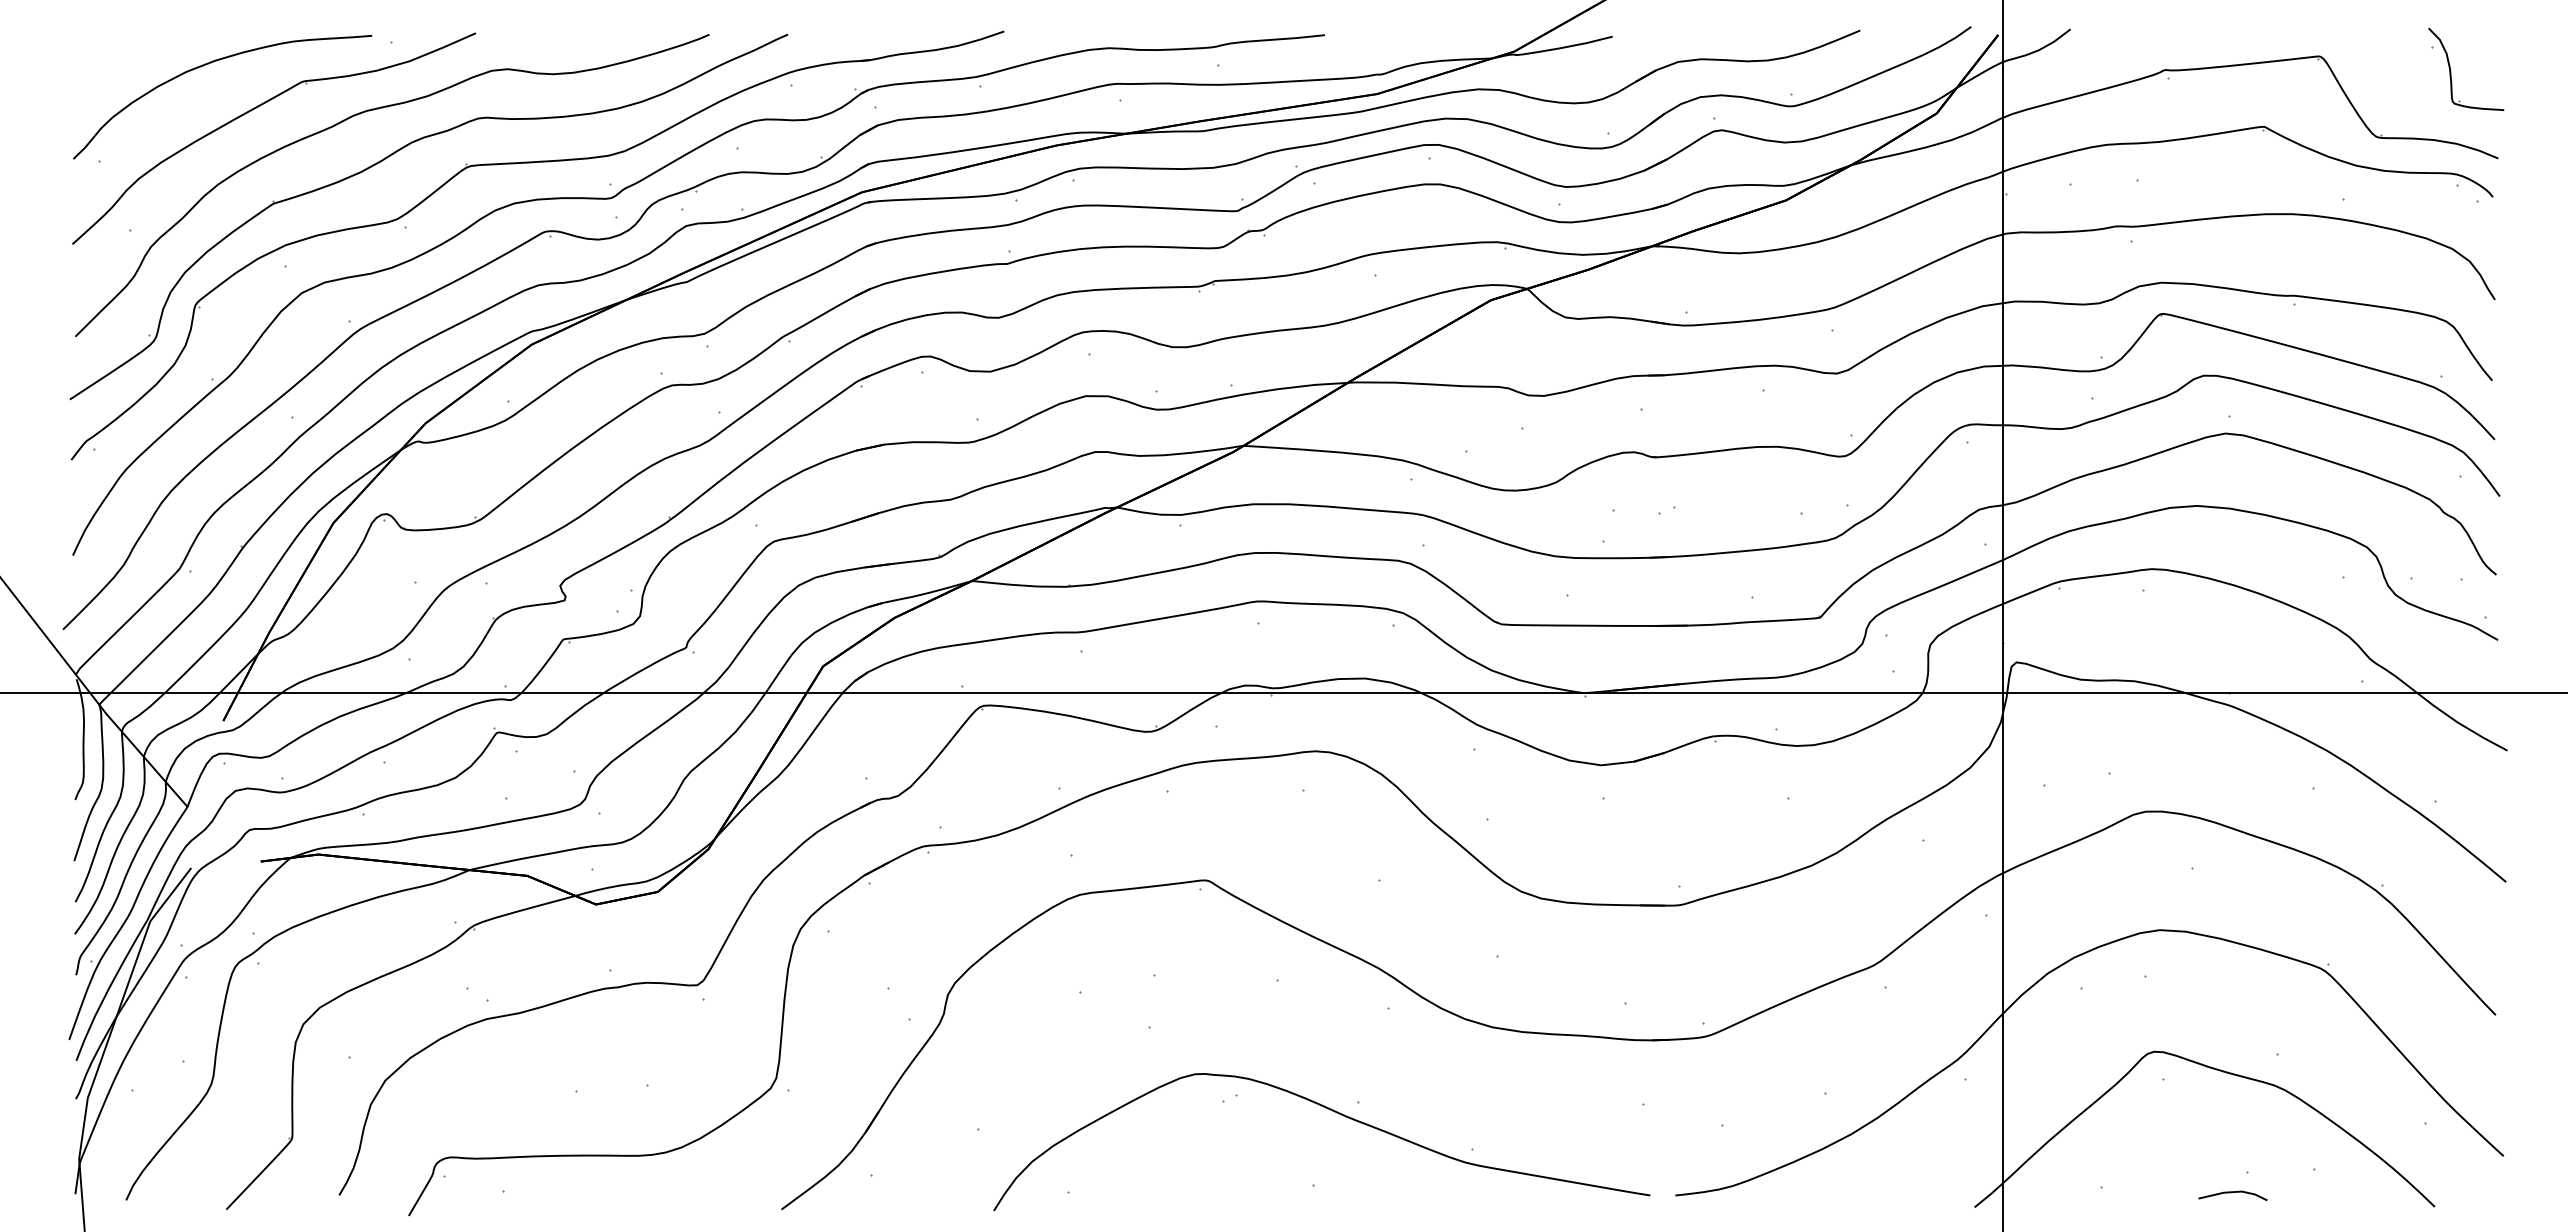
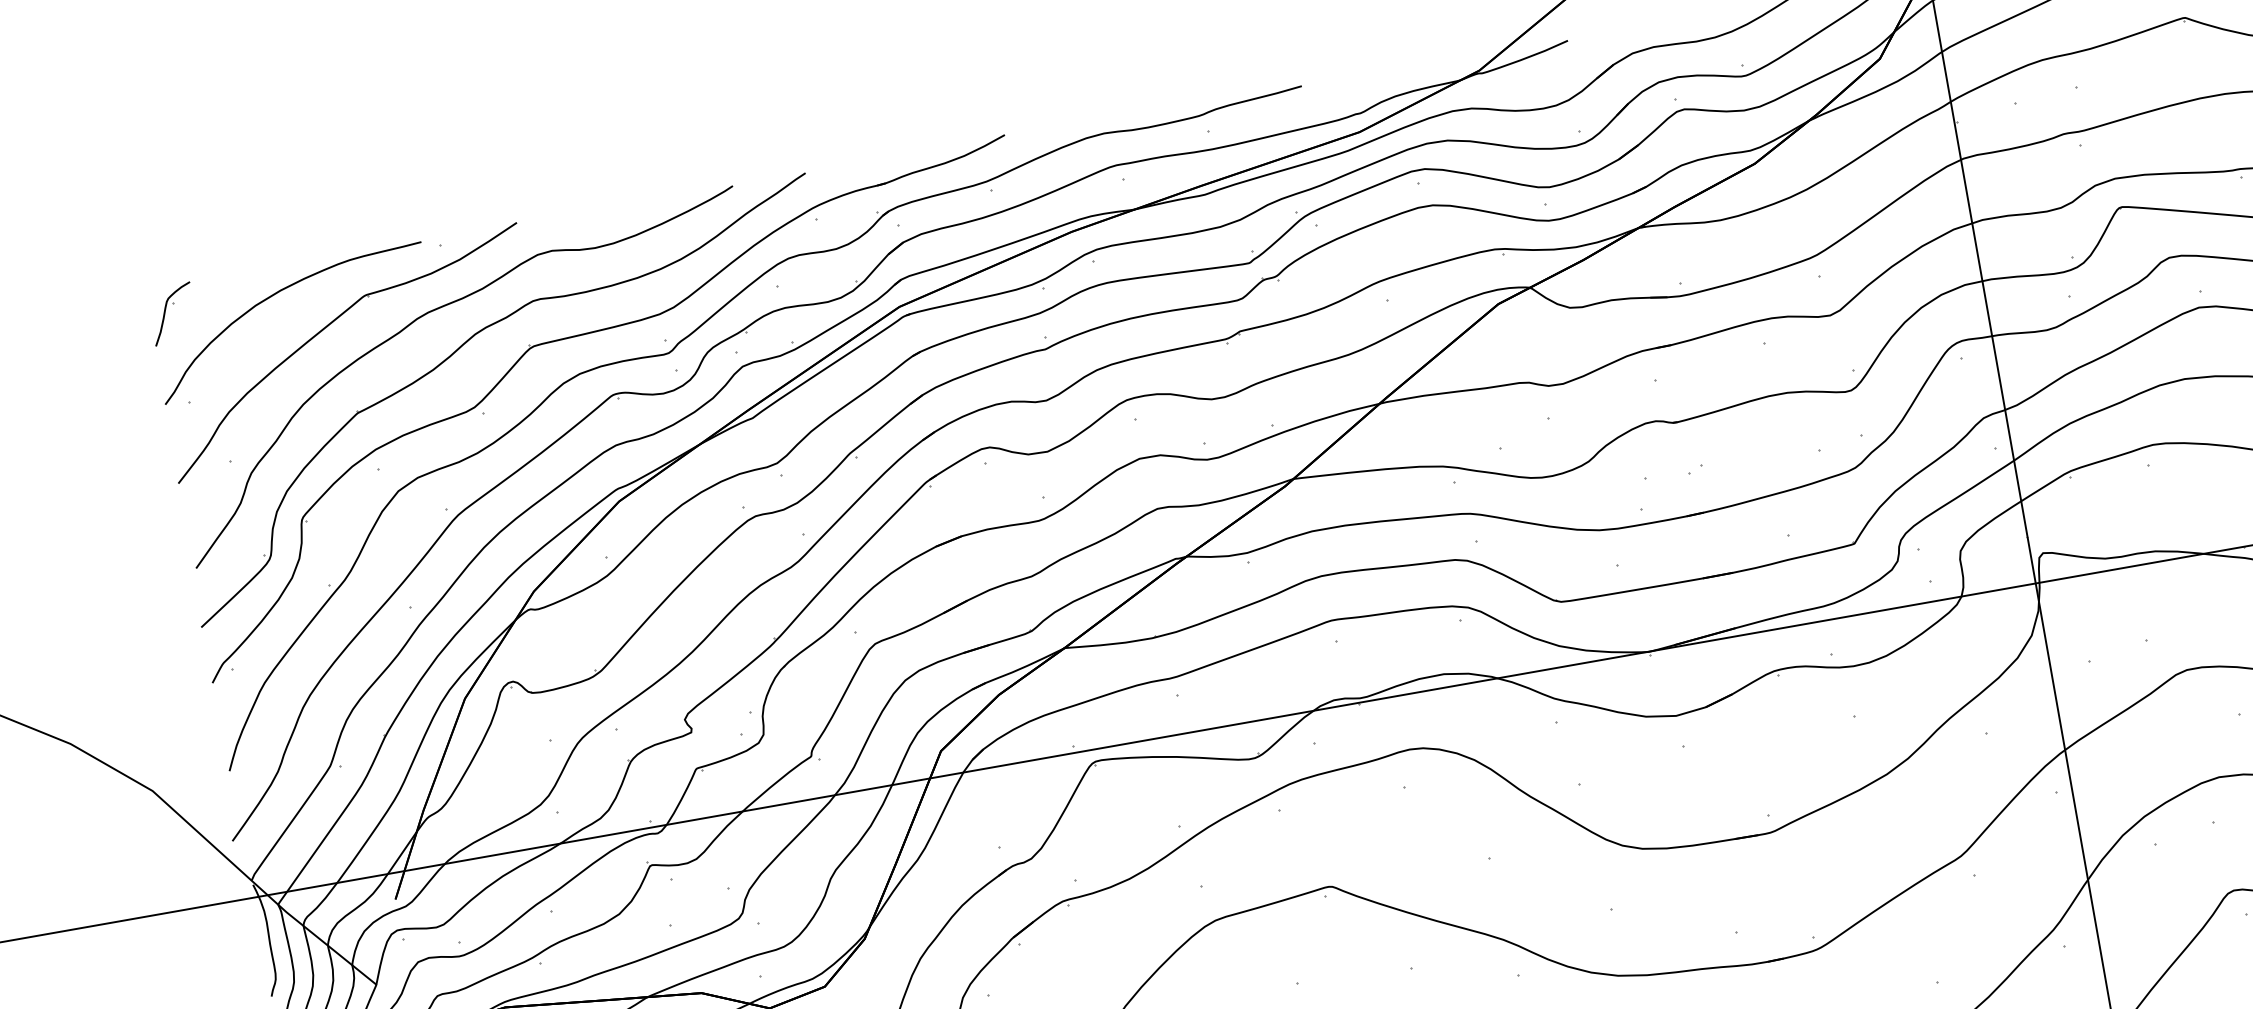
part: (90, 63) -> (165, 313), added

